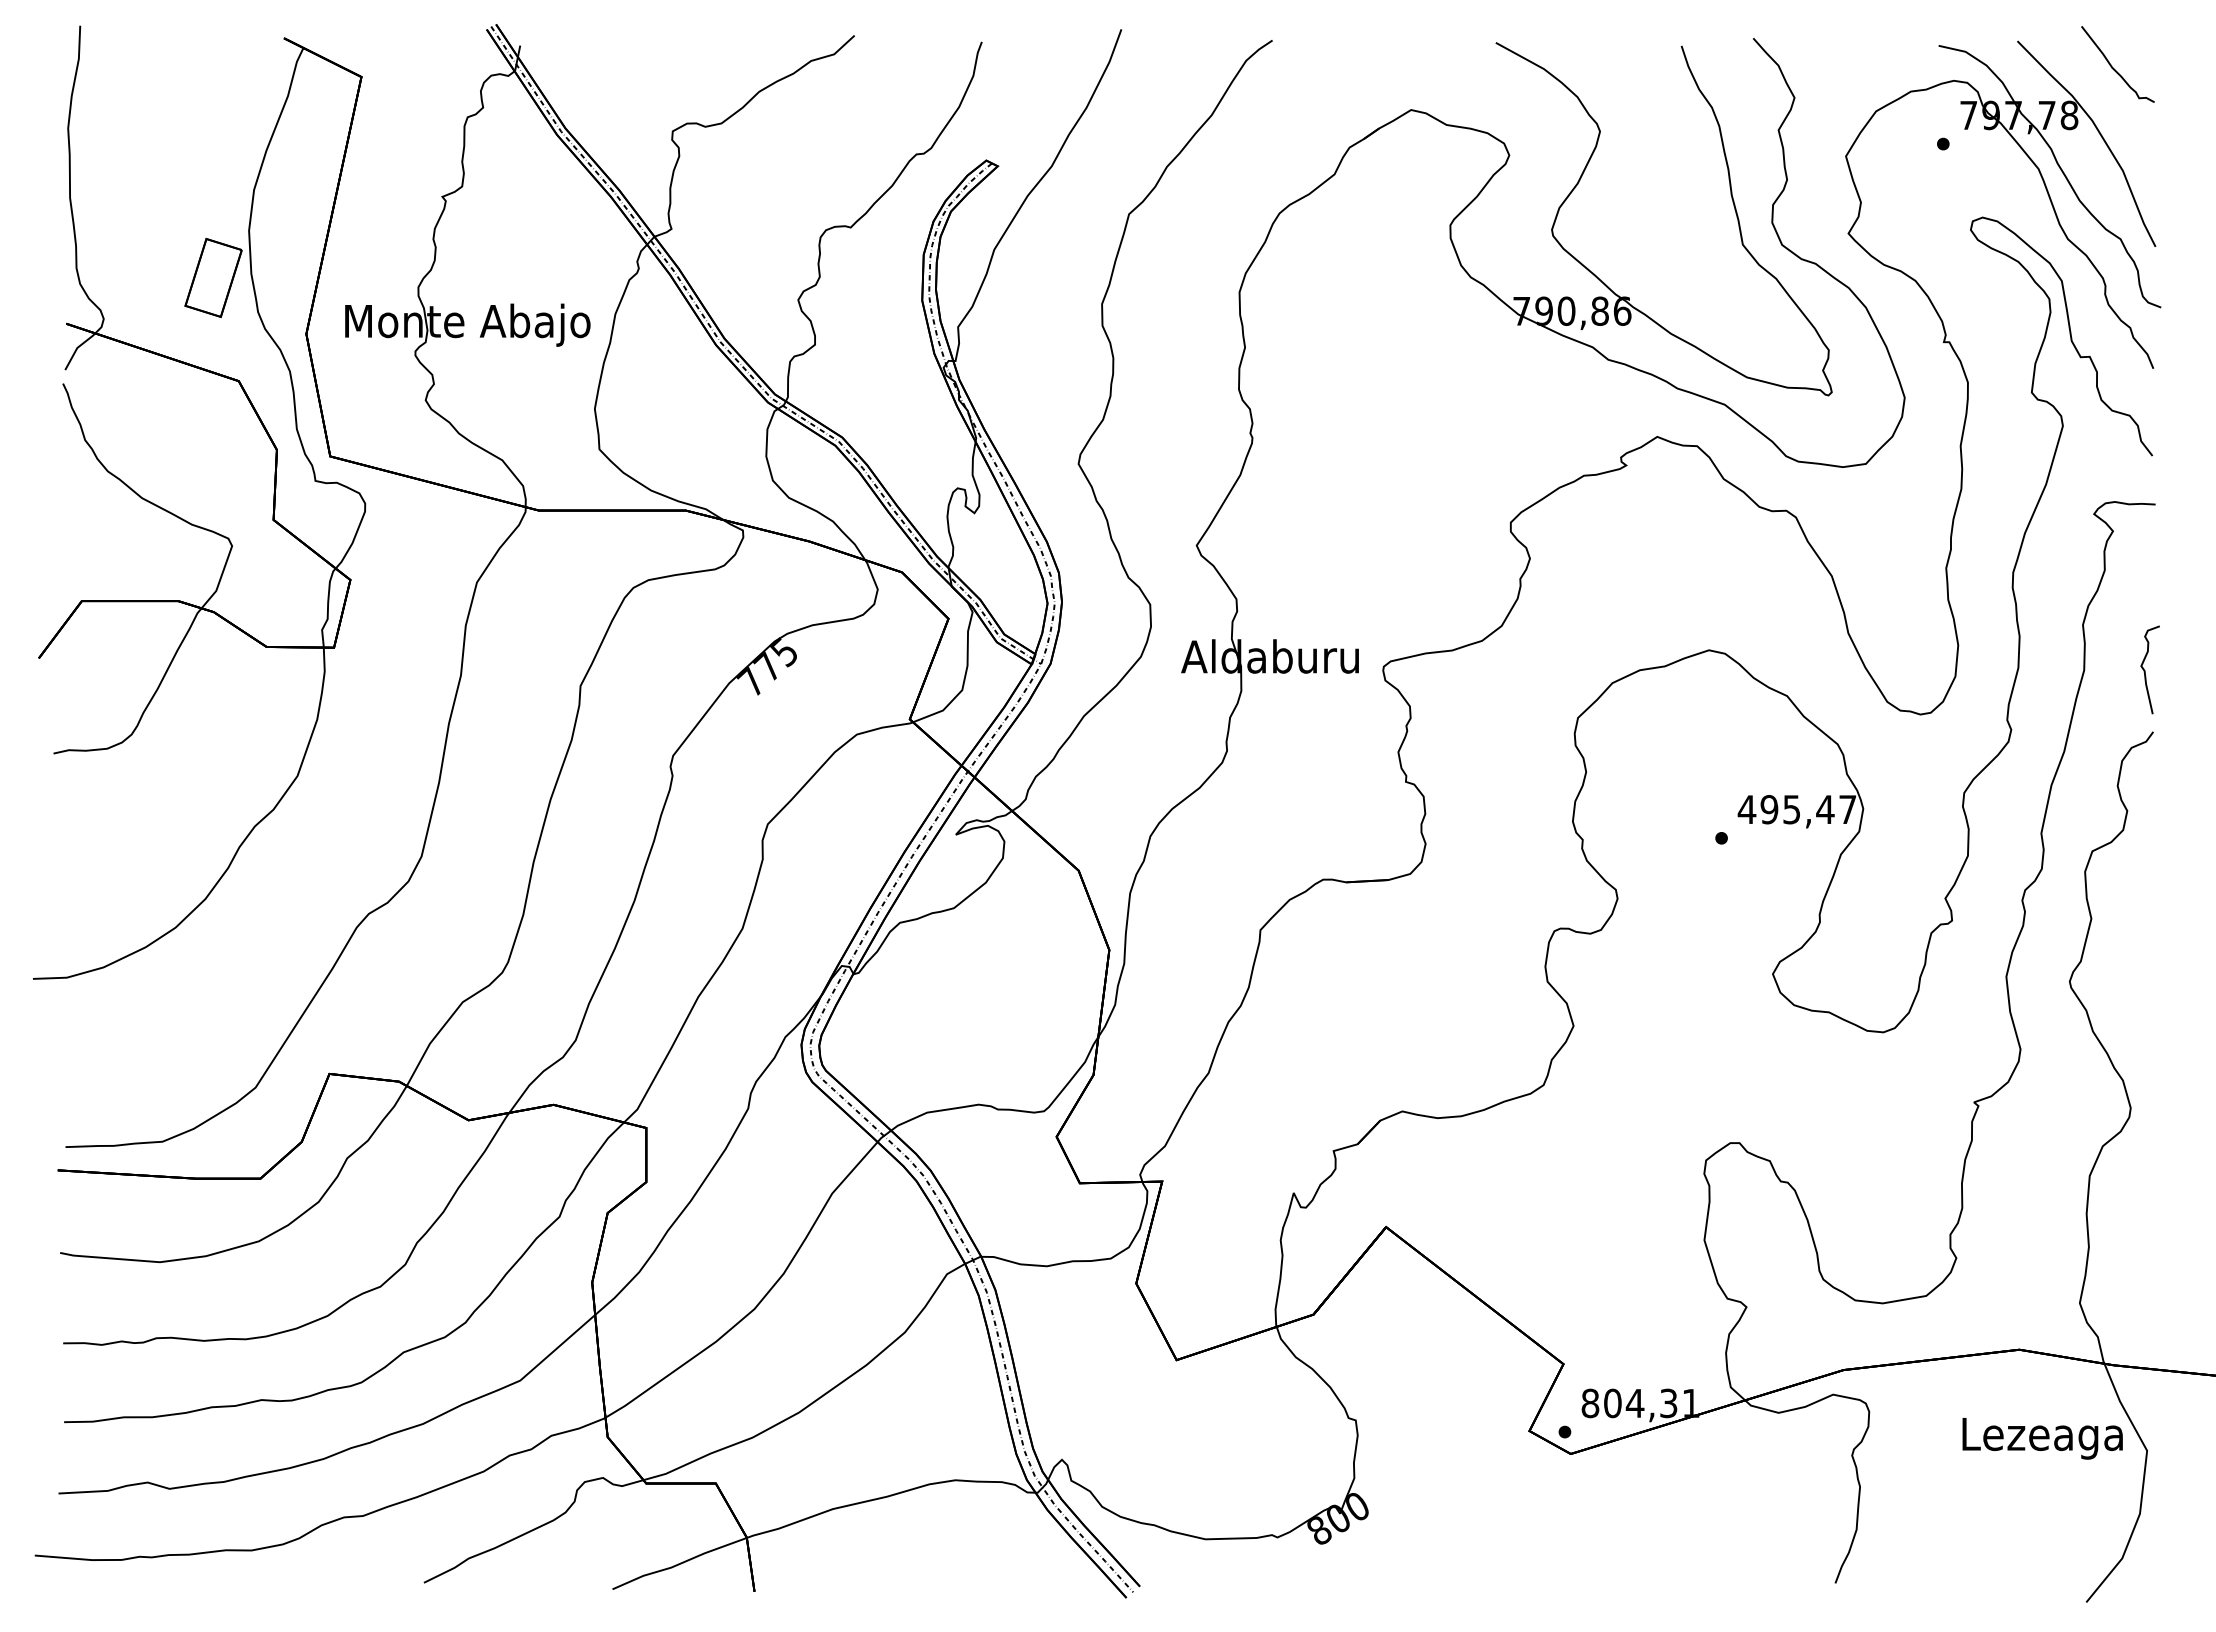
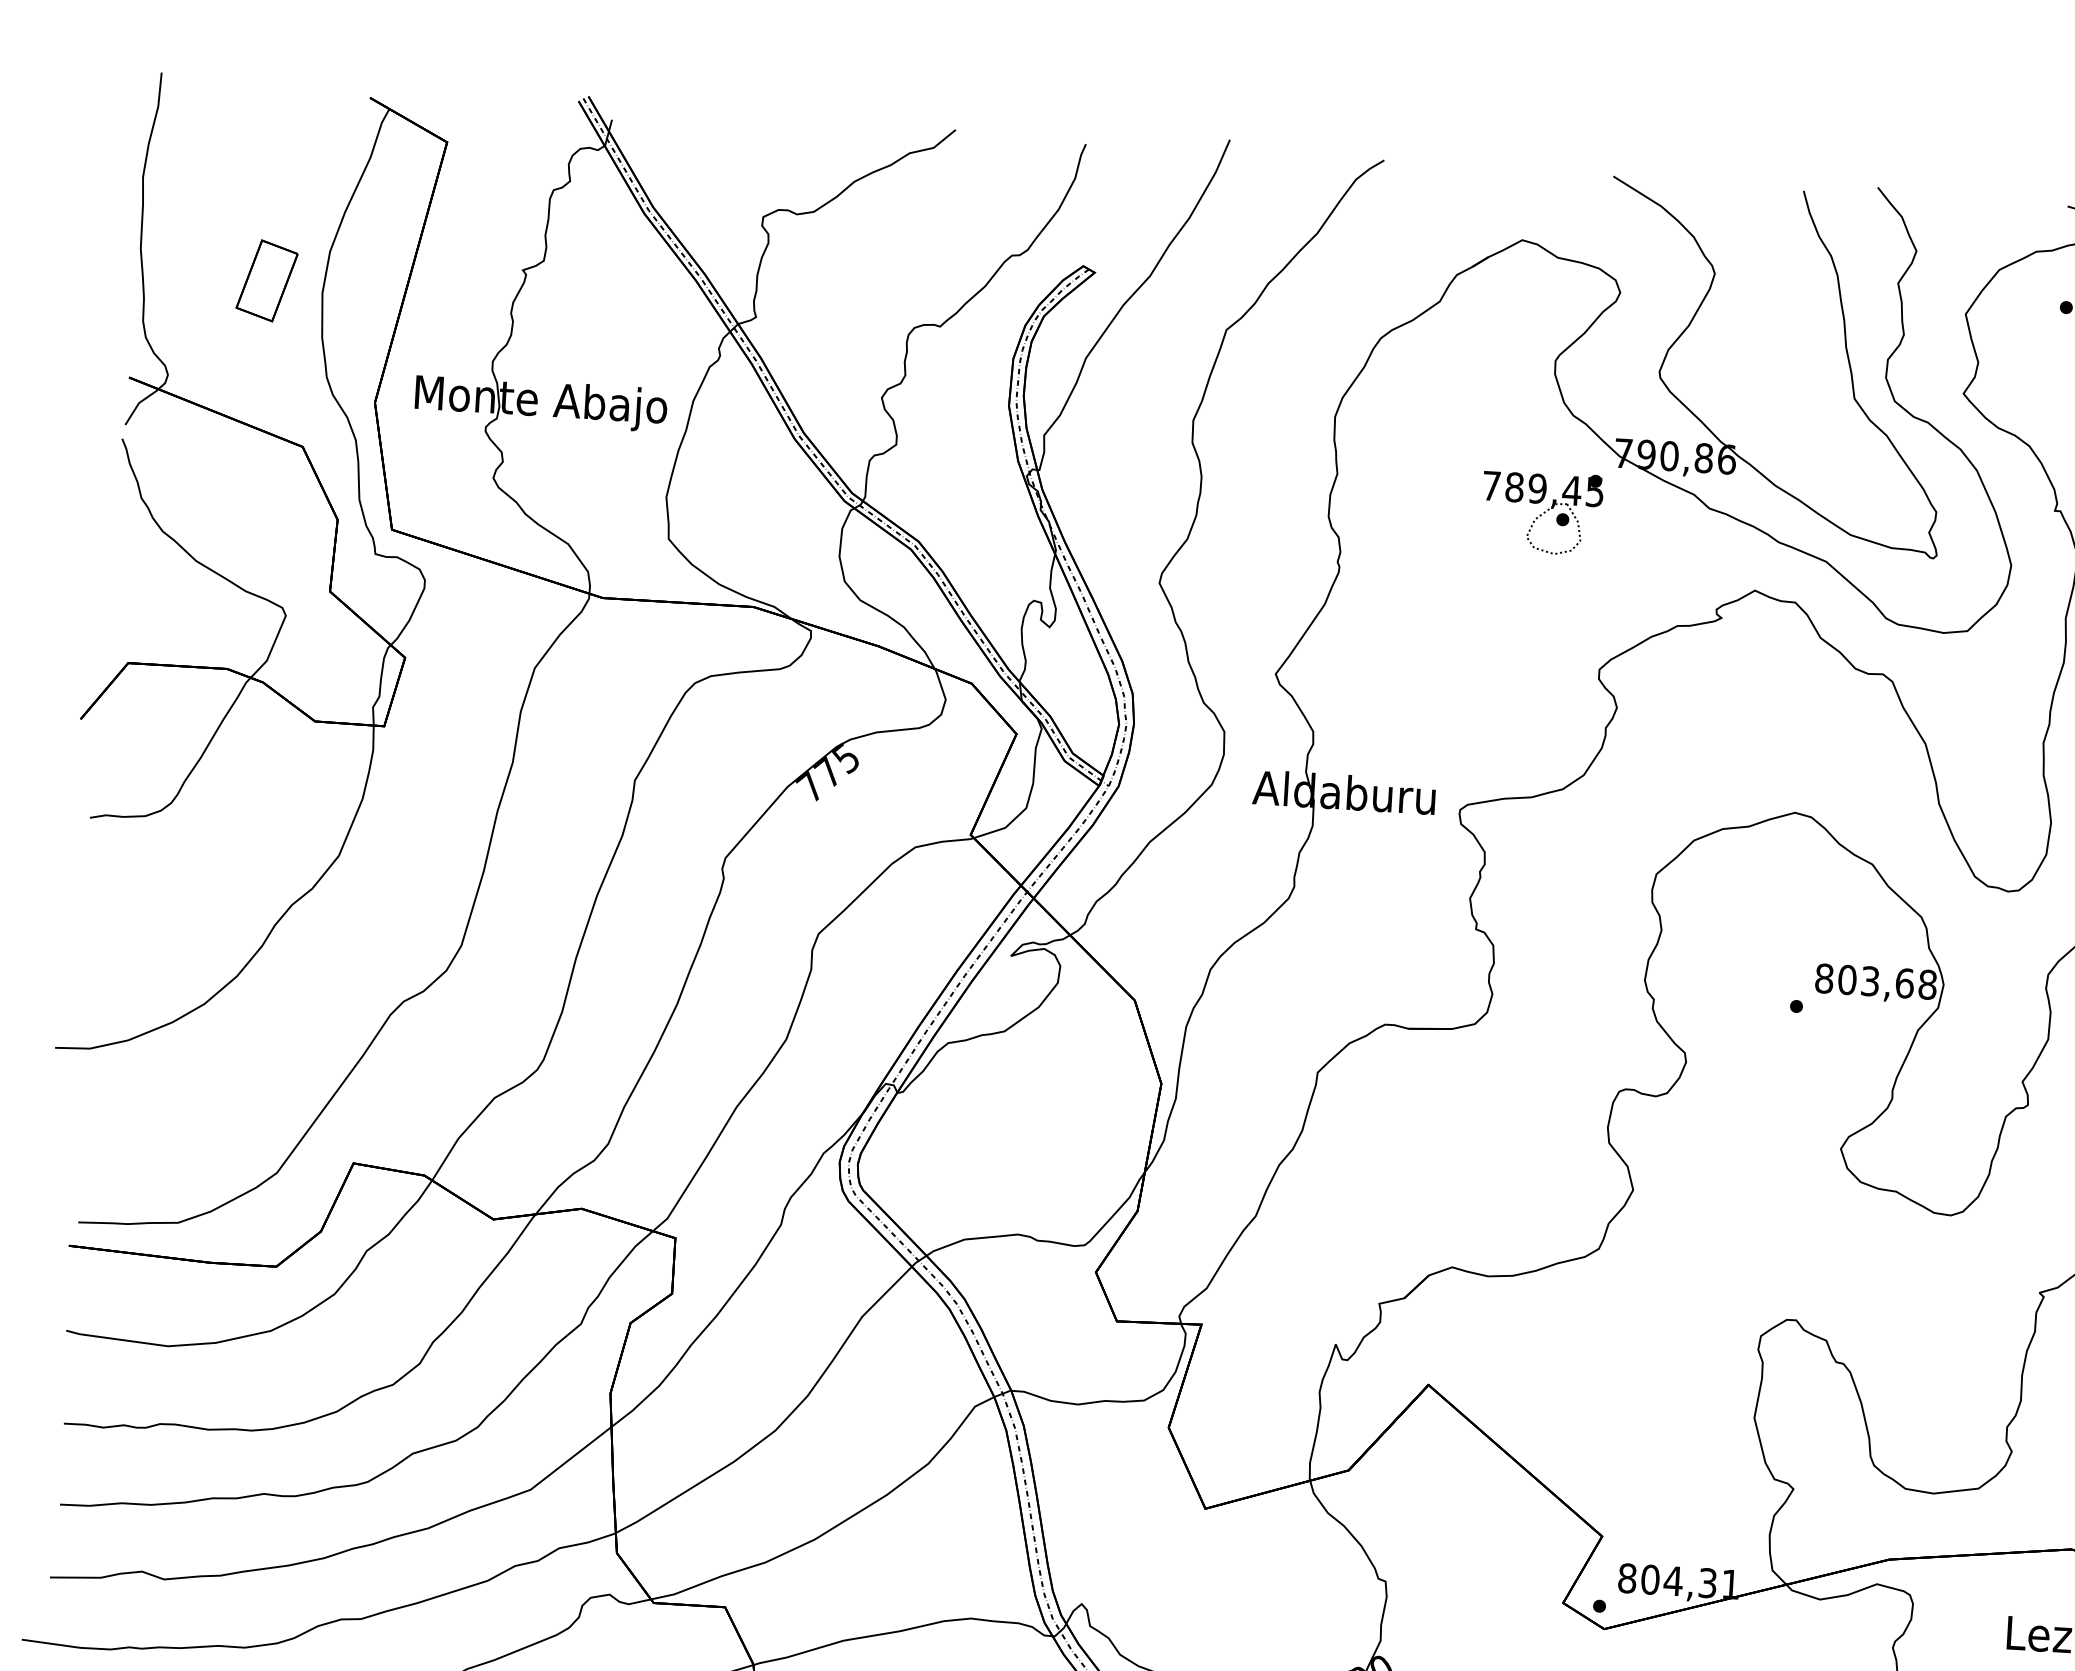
part: (213, 277) -> (267, 280), moved
part: (1445, 373) -> (1541, 512), added
text: (1796, 809) -> (1875, 981), 495,47 -> 803,68

